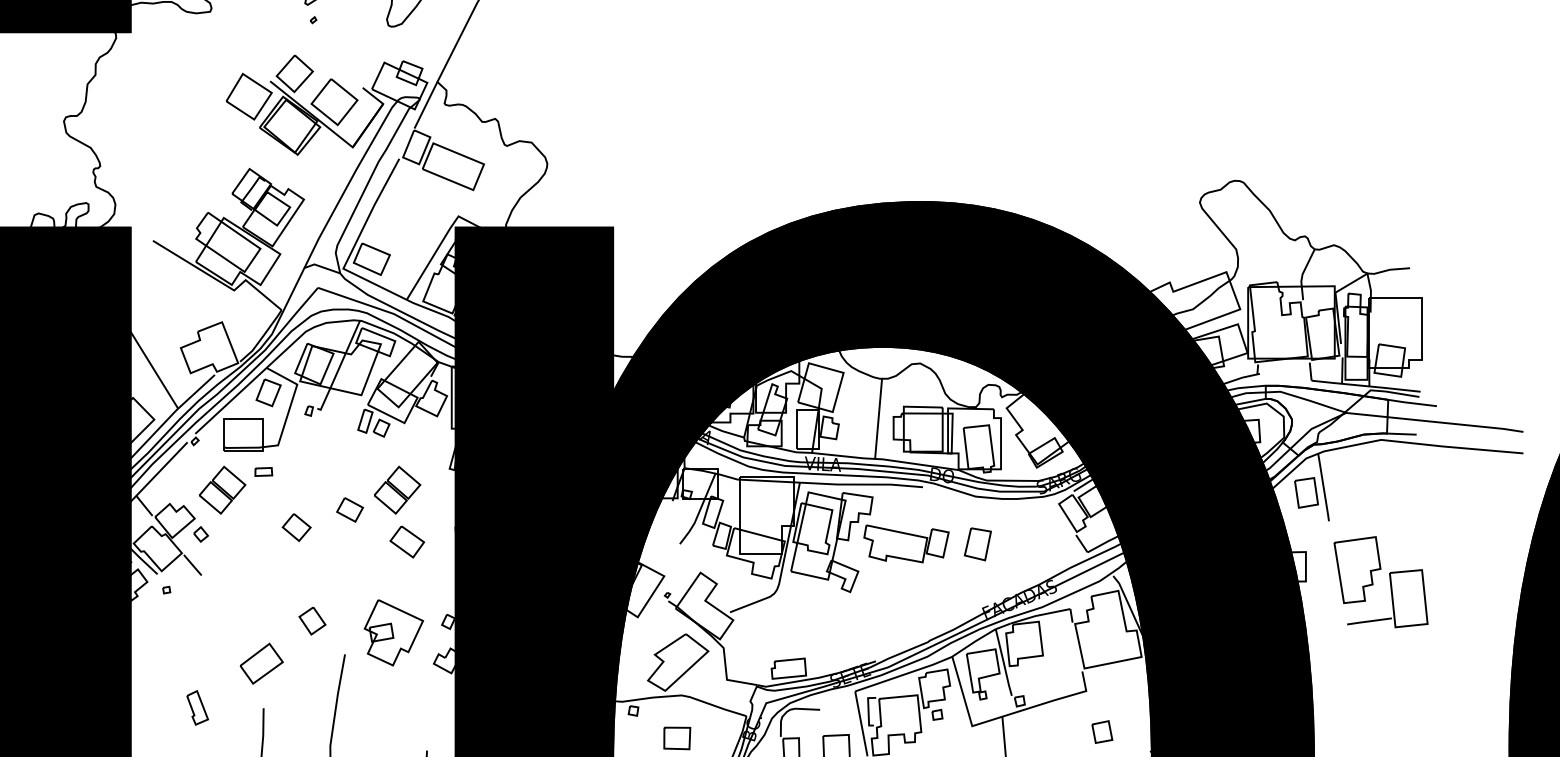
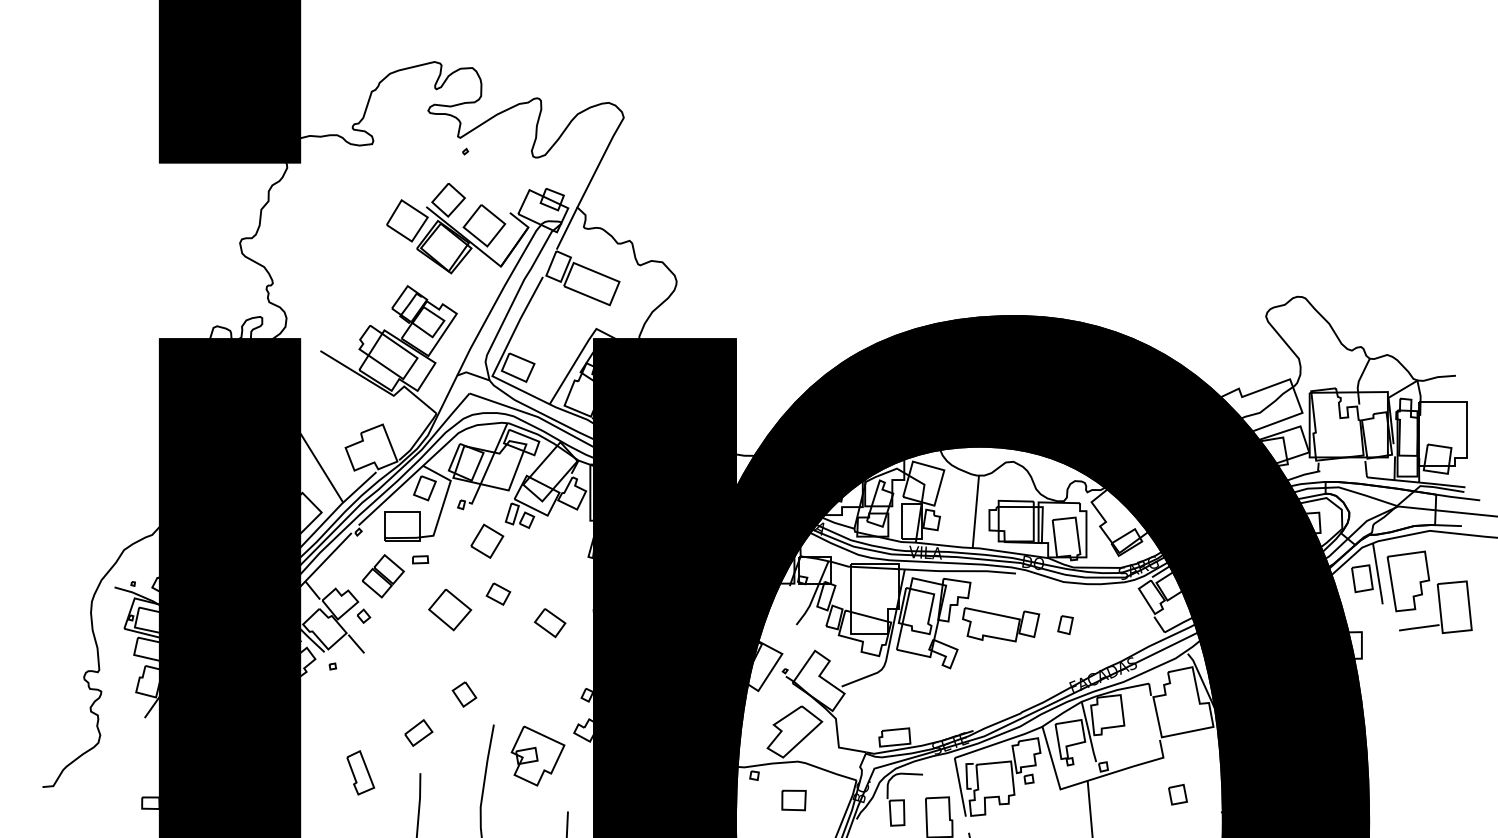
part: (337, 450) -> (487, 540), added
part: (397, 490) -> (541, 576), removed
part: (296, 526) -> (450, 609), size x1.67
part: (977, 543) -> (1065, 624), size x0.62
part: (1373, 581) -> (1422, 591), moved
part: (393, 632) -> (537, 755), moved
part: (261, 663) -> (418, 732), size x0.71
part: (197, 707) -> (360, 772), size x1.43

